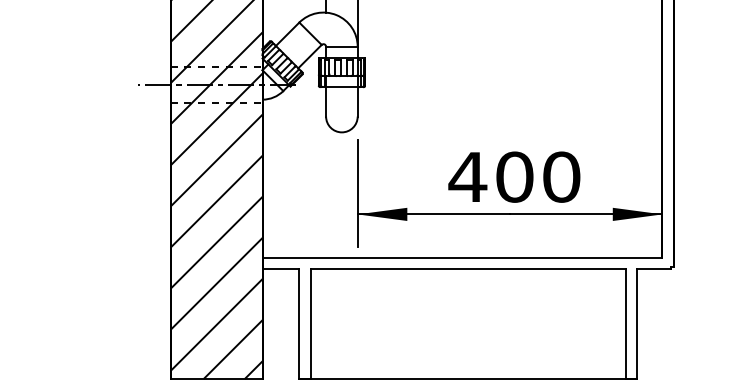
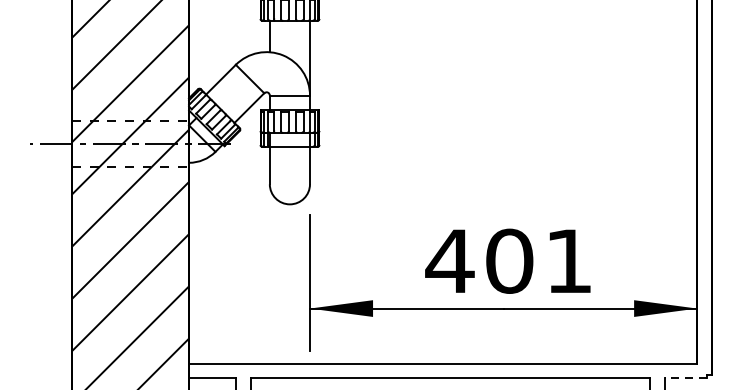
text: (561, 176) -> (568, 260), 400 -> 401
line: (653, 268) -> (685, 377), solid -> dashed

